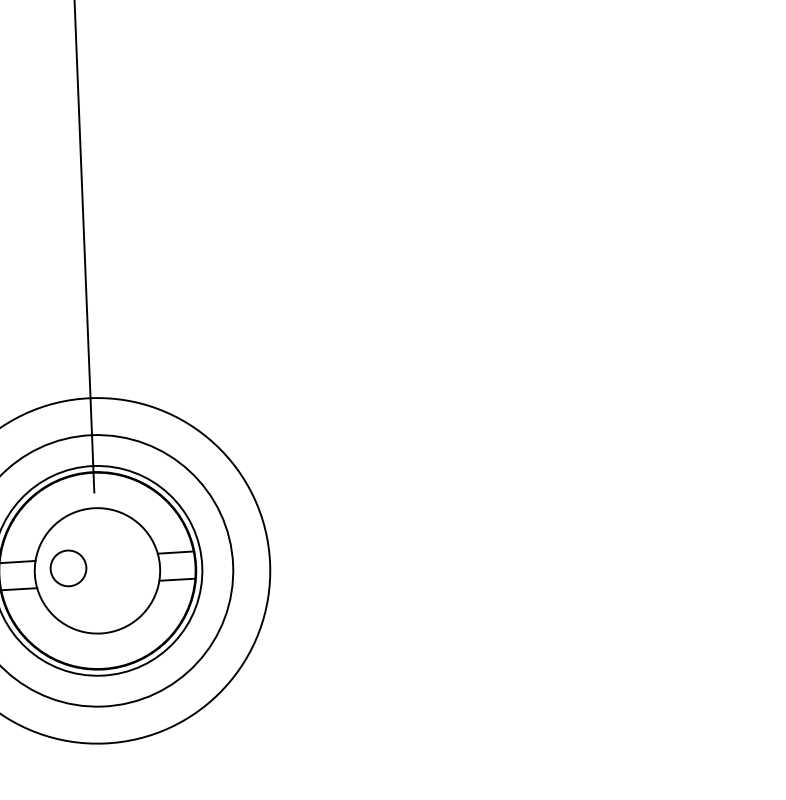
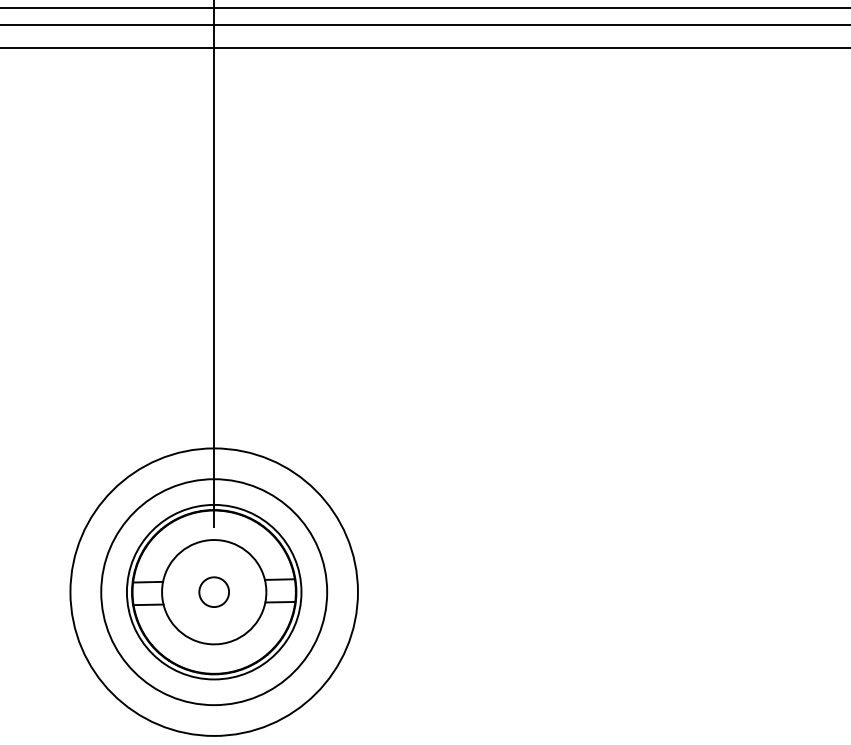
circle: (67, 567) -> (213, 591), moved

